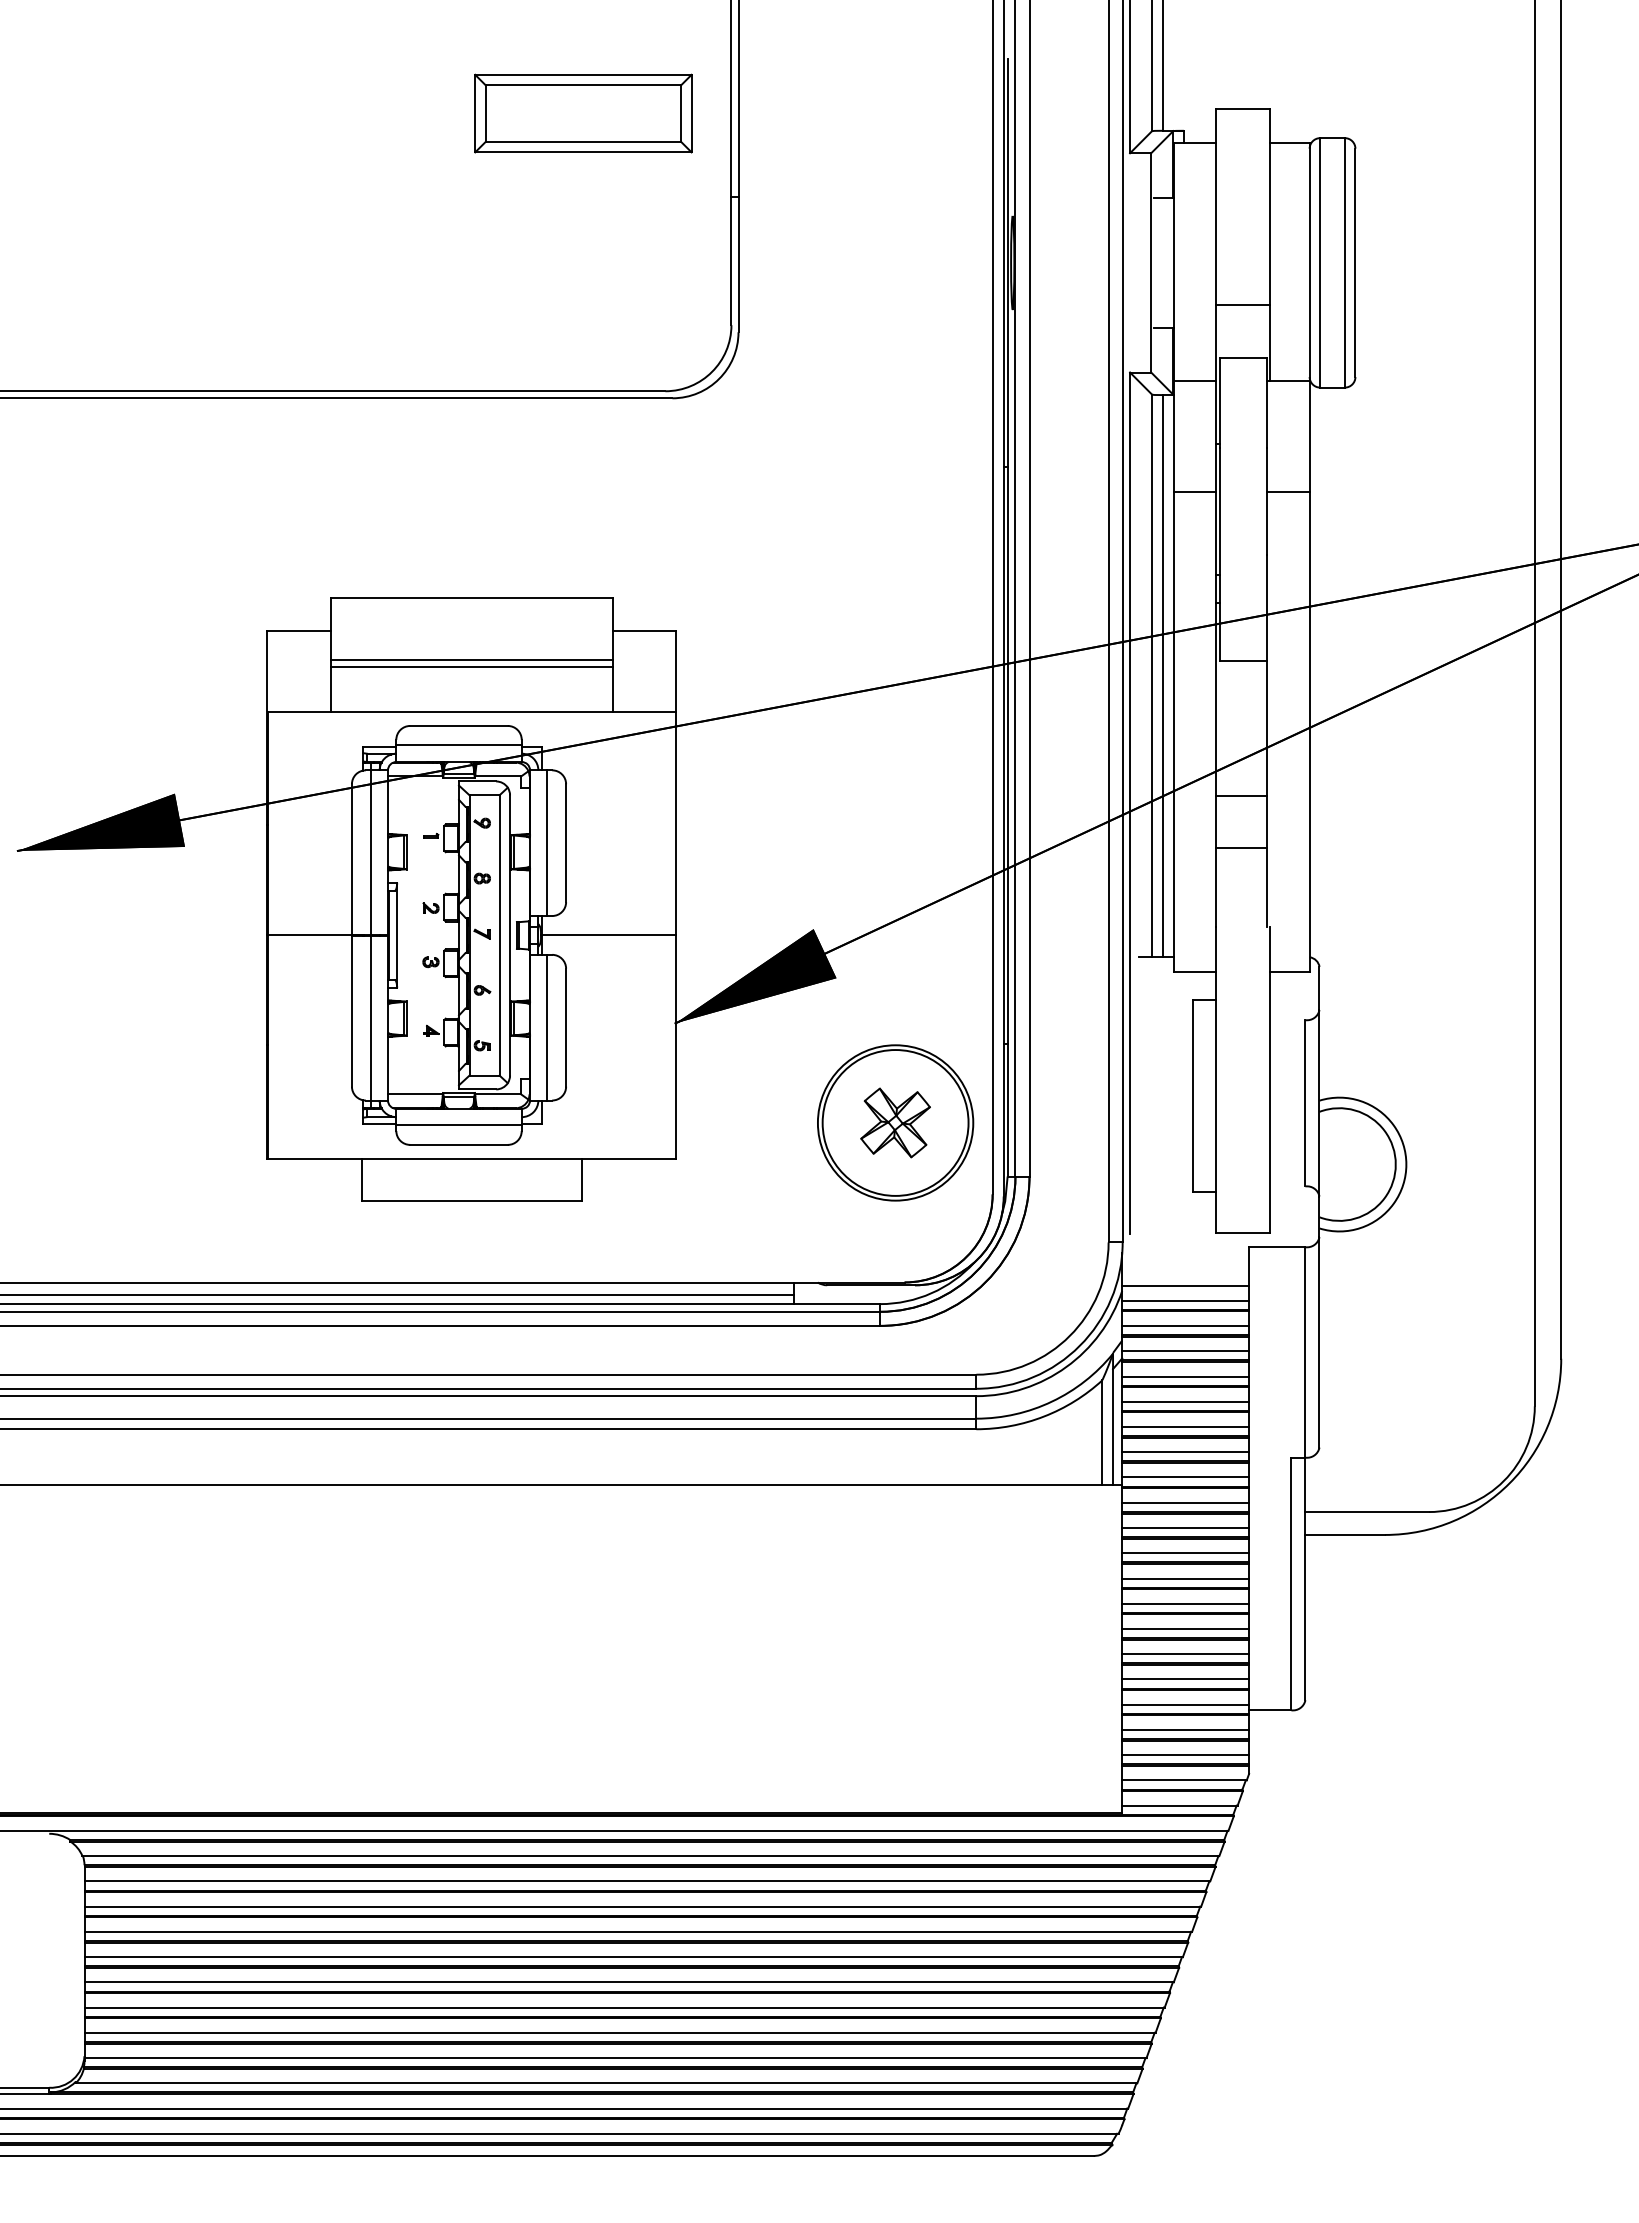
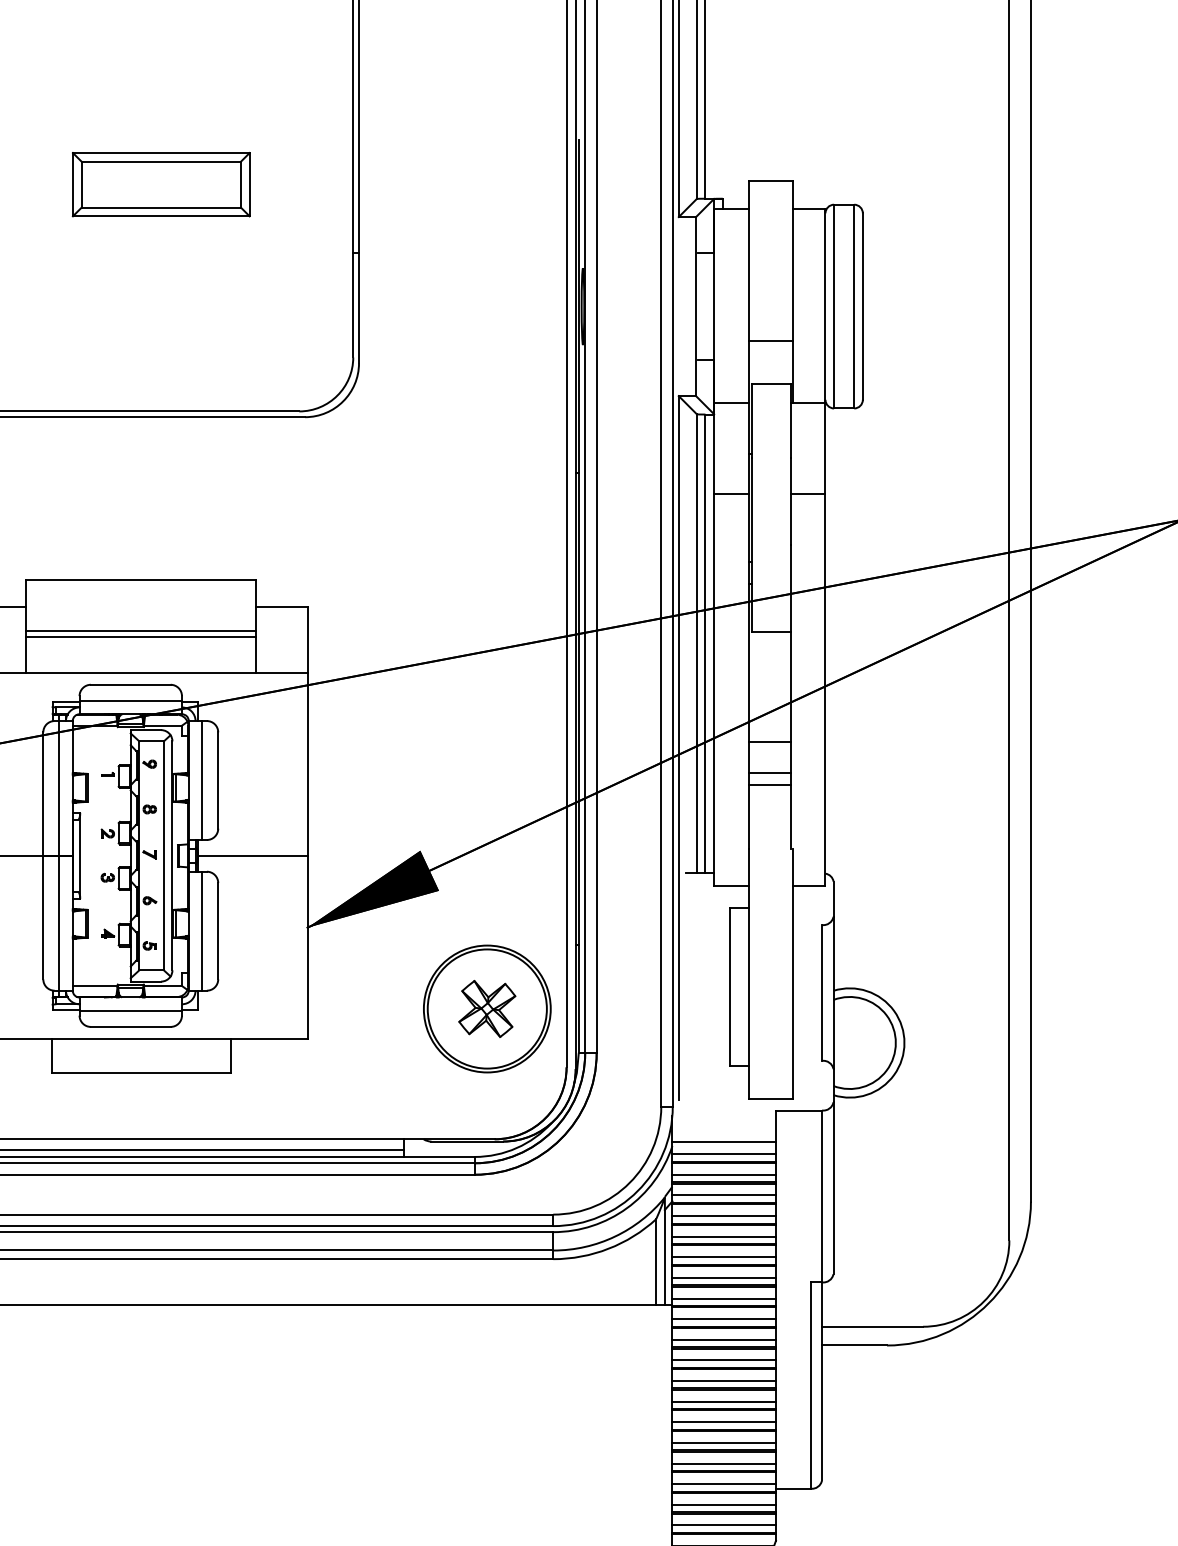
part: (583, 113) -> (161, 184), moved
line: (1241, 833) -> (769, 772), added

